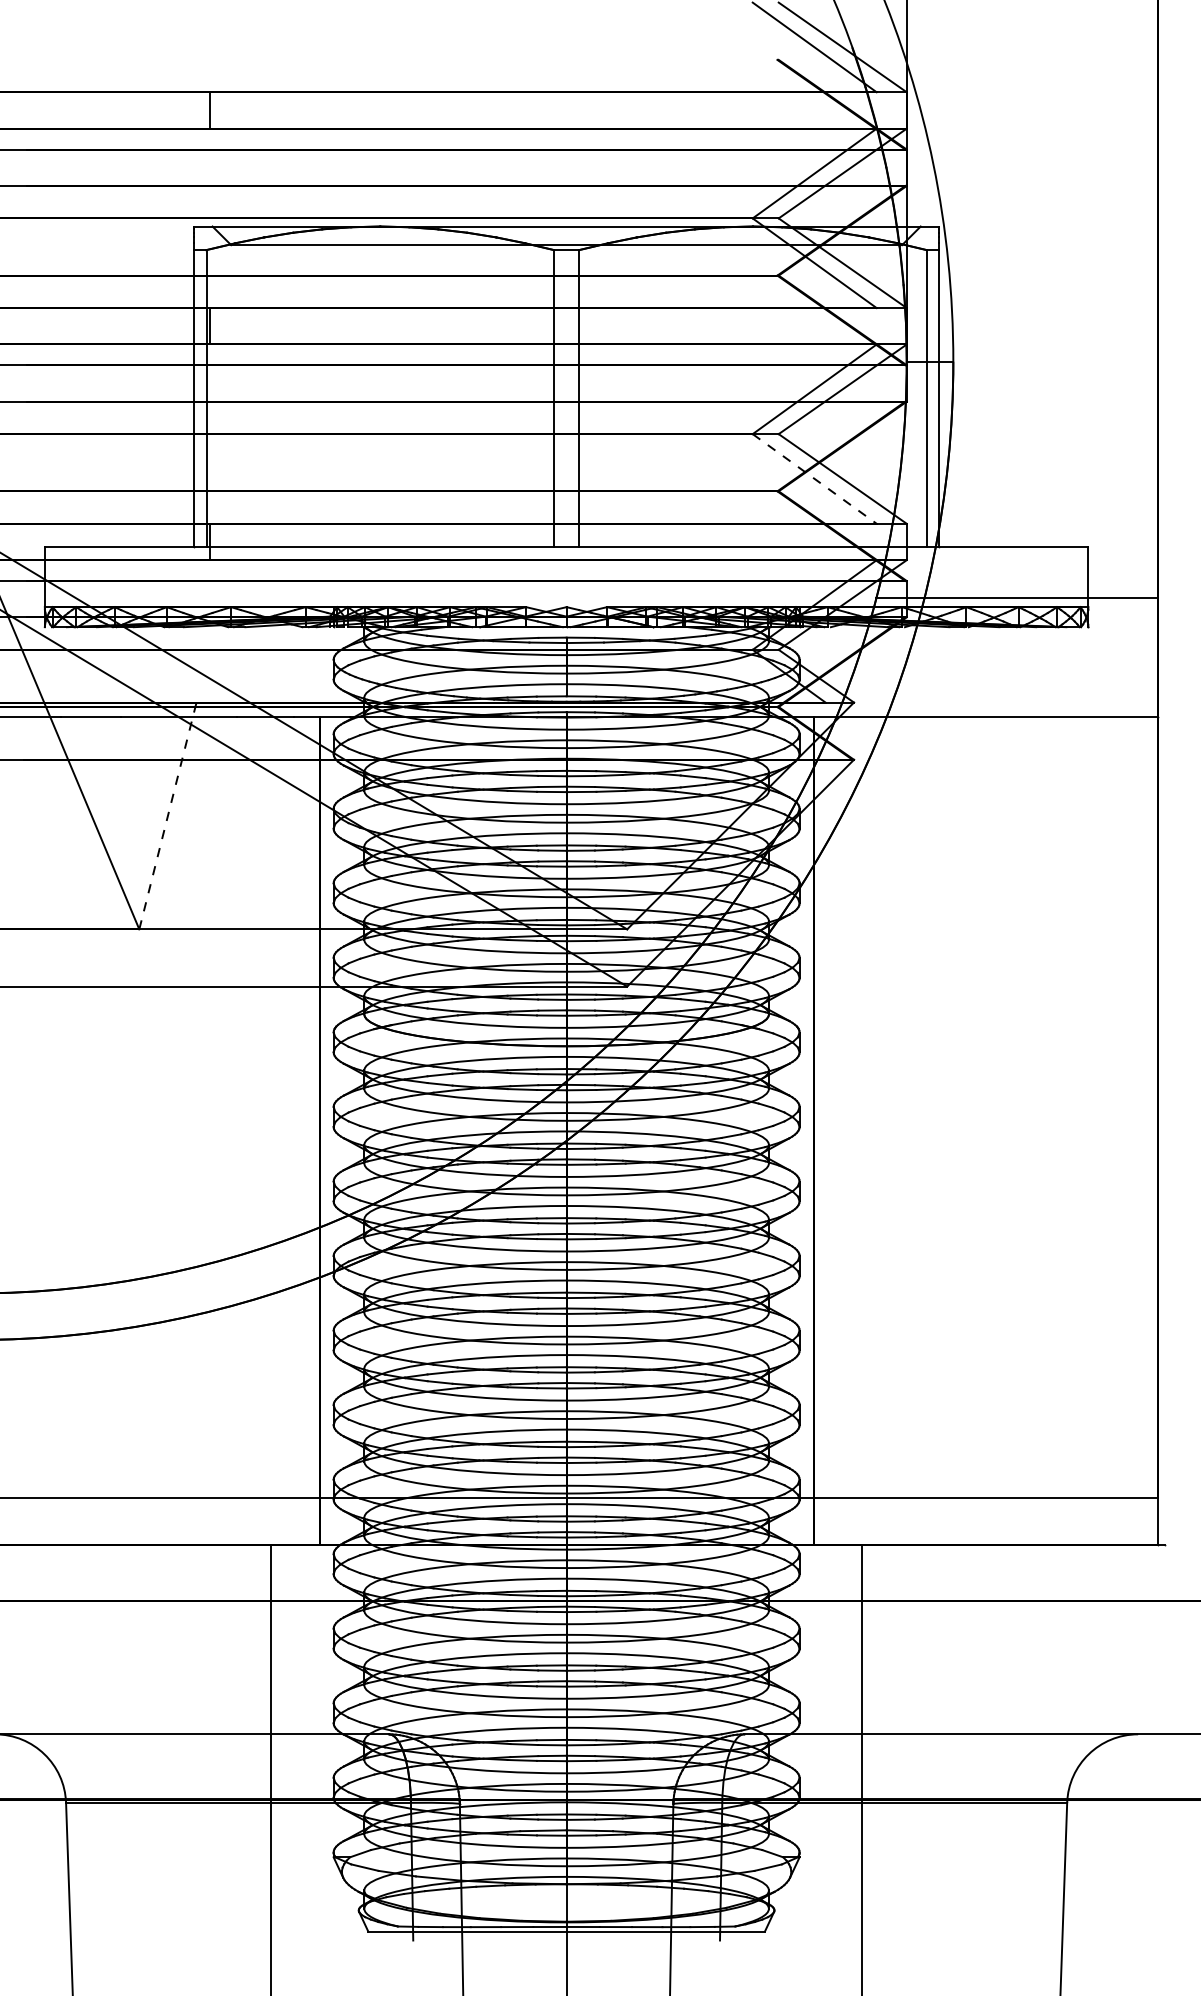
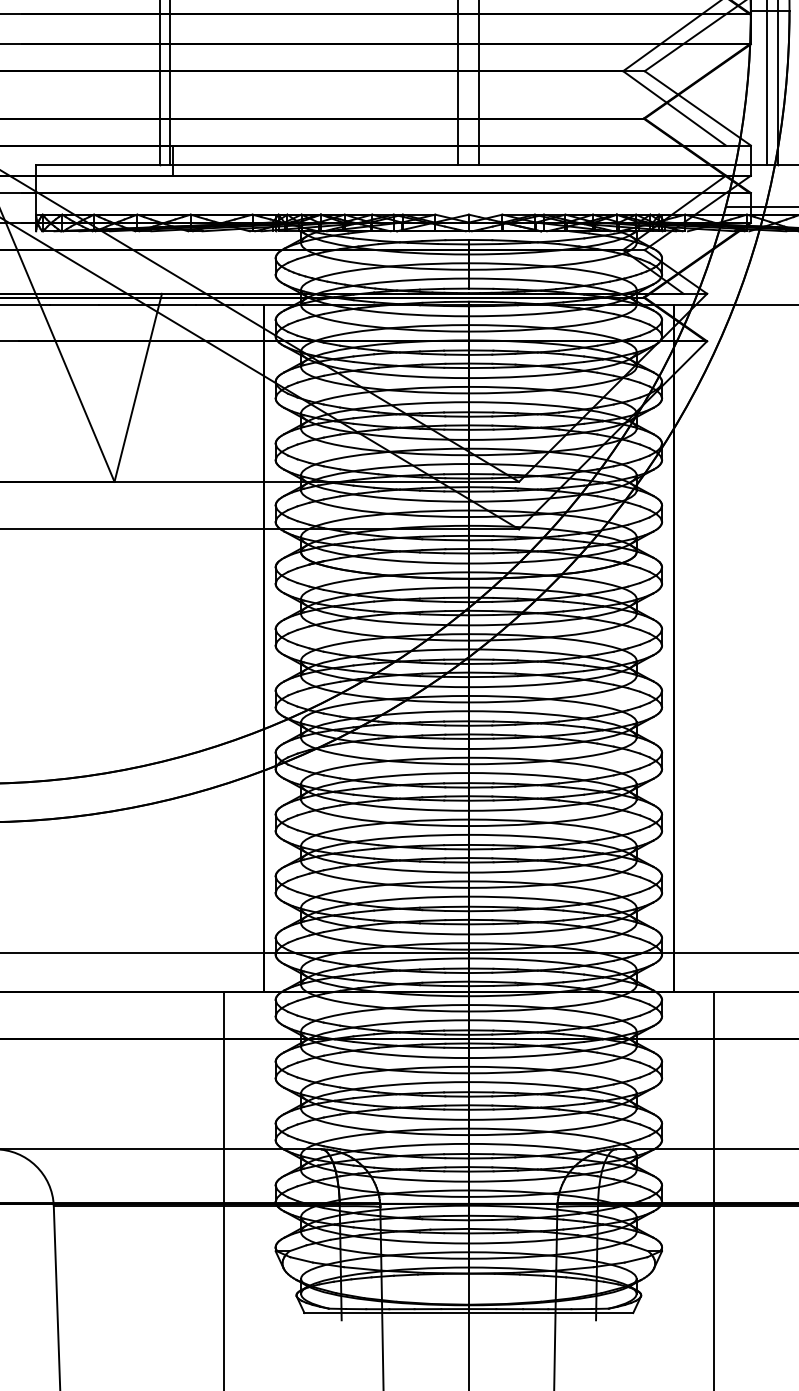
line: (815, 479) -> (675, 108), dashed -> solid
line: (167, 815) -> (137, 387), dashed -> solid

